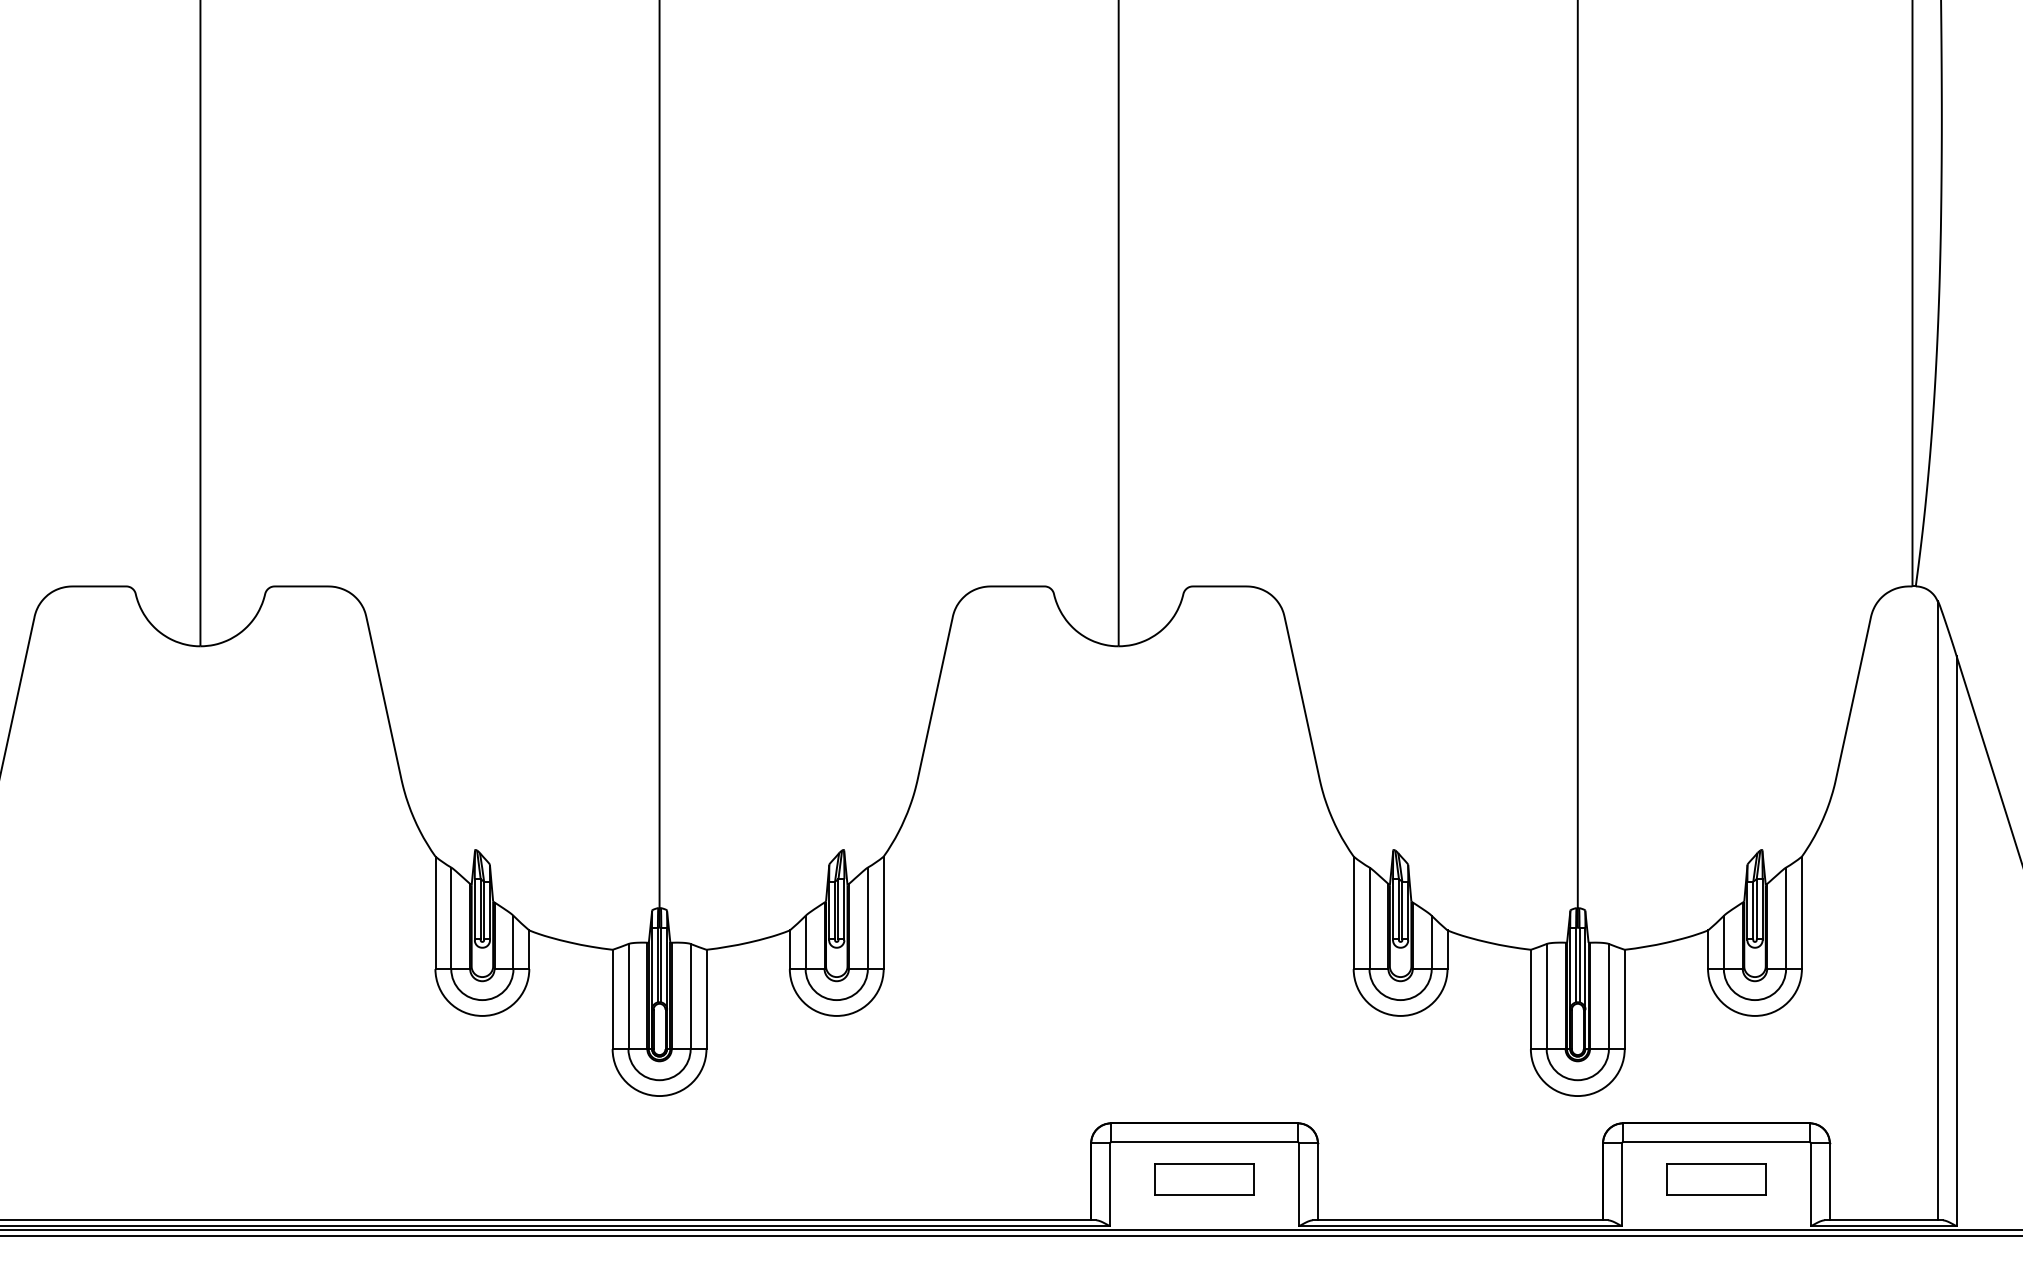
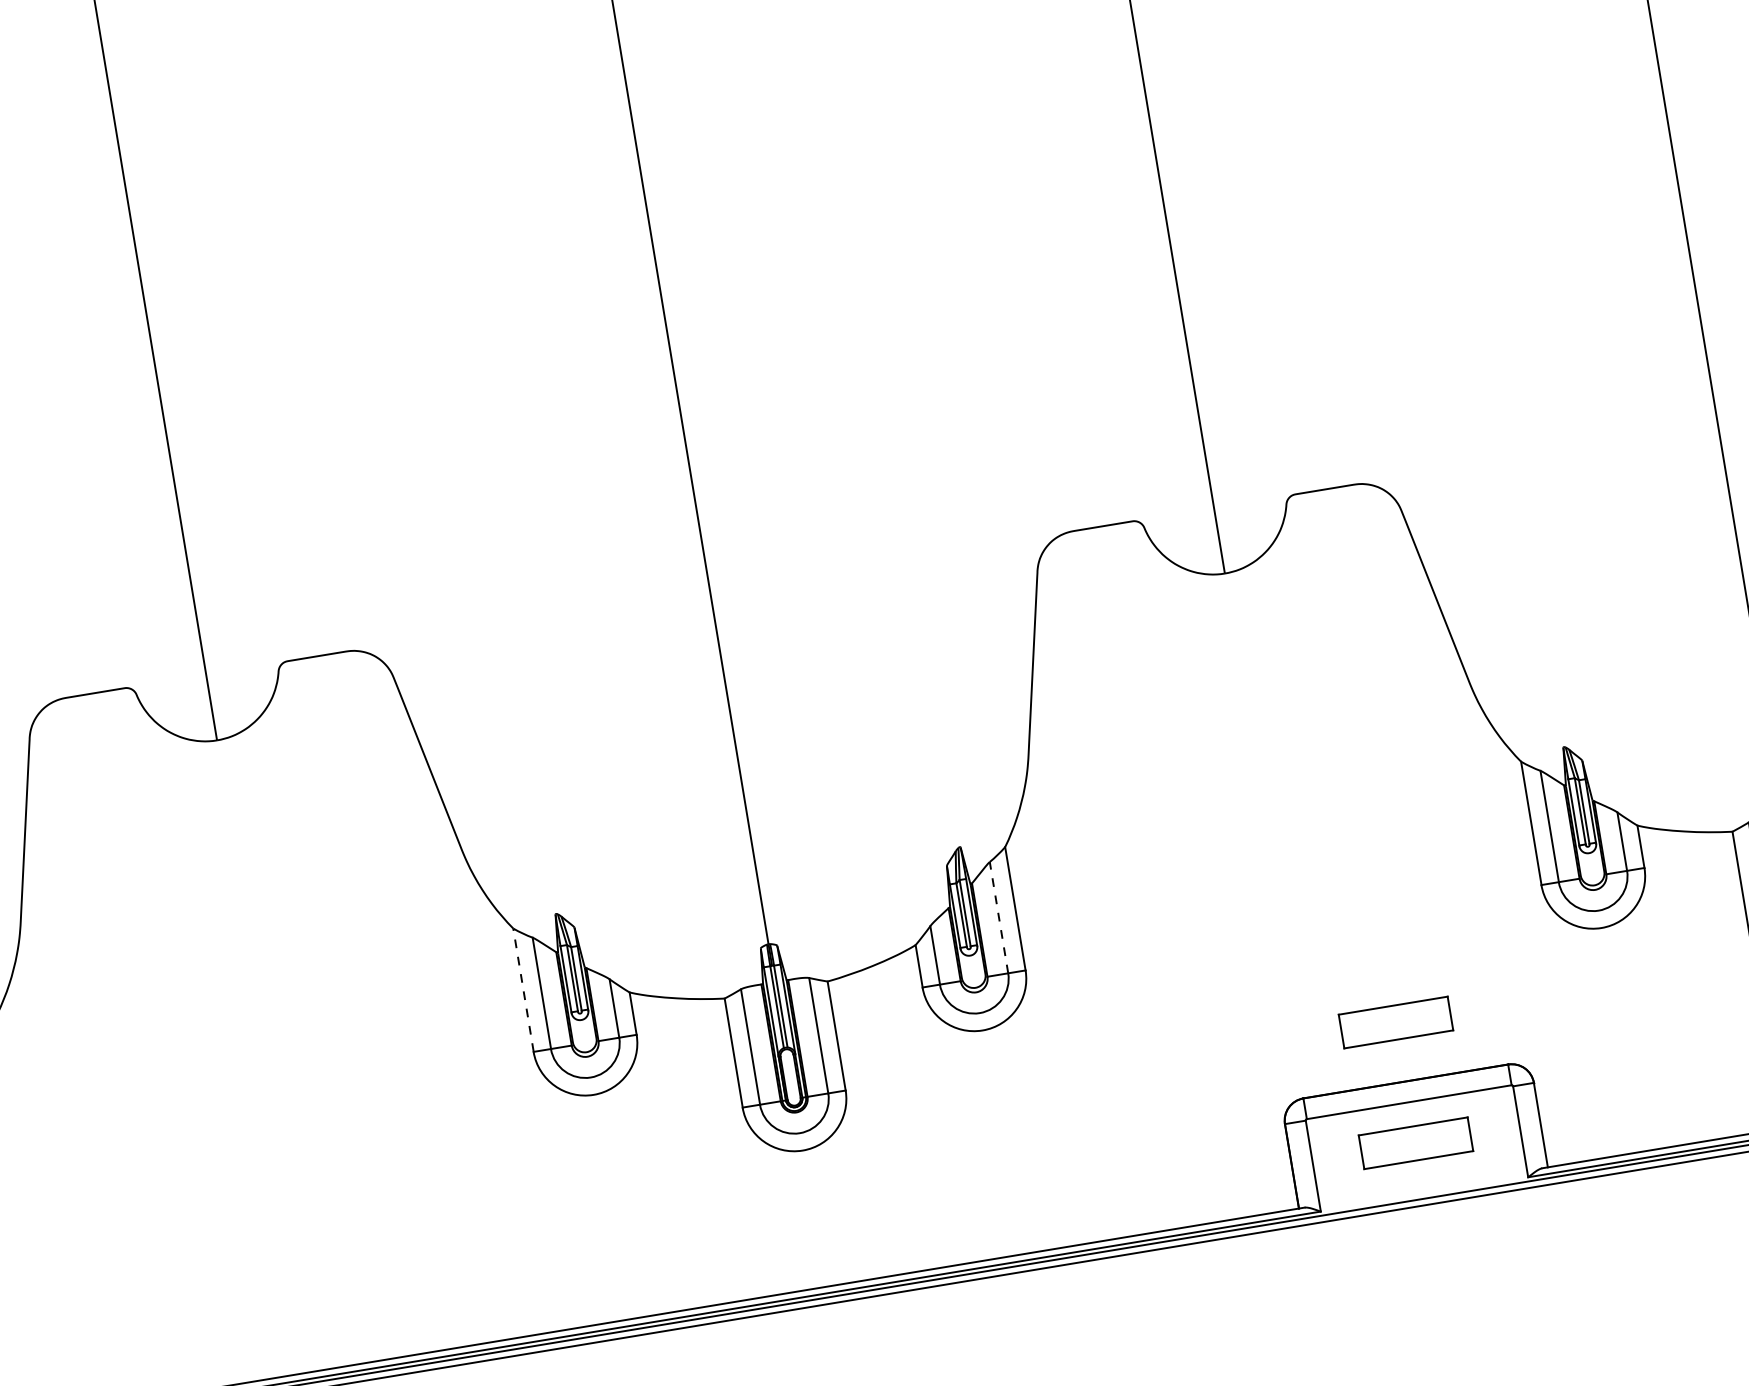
line: (435, 912) -> (523, 989), solid -> dashed
line: (867, 918) -> (998, 917), solid -> dashed
part: (1204, 1069) -> (1395, 1022), added

